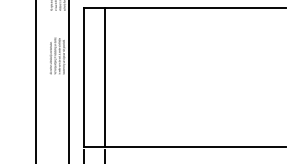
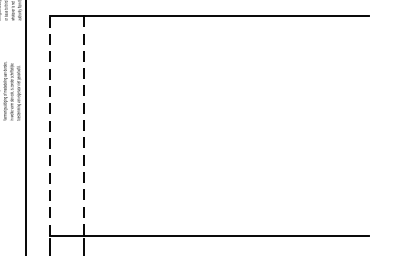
line: (83, 77) -> (49, 125), solid -> dashed
line: (105, 77) -> (84, 125), solid -> dashed

